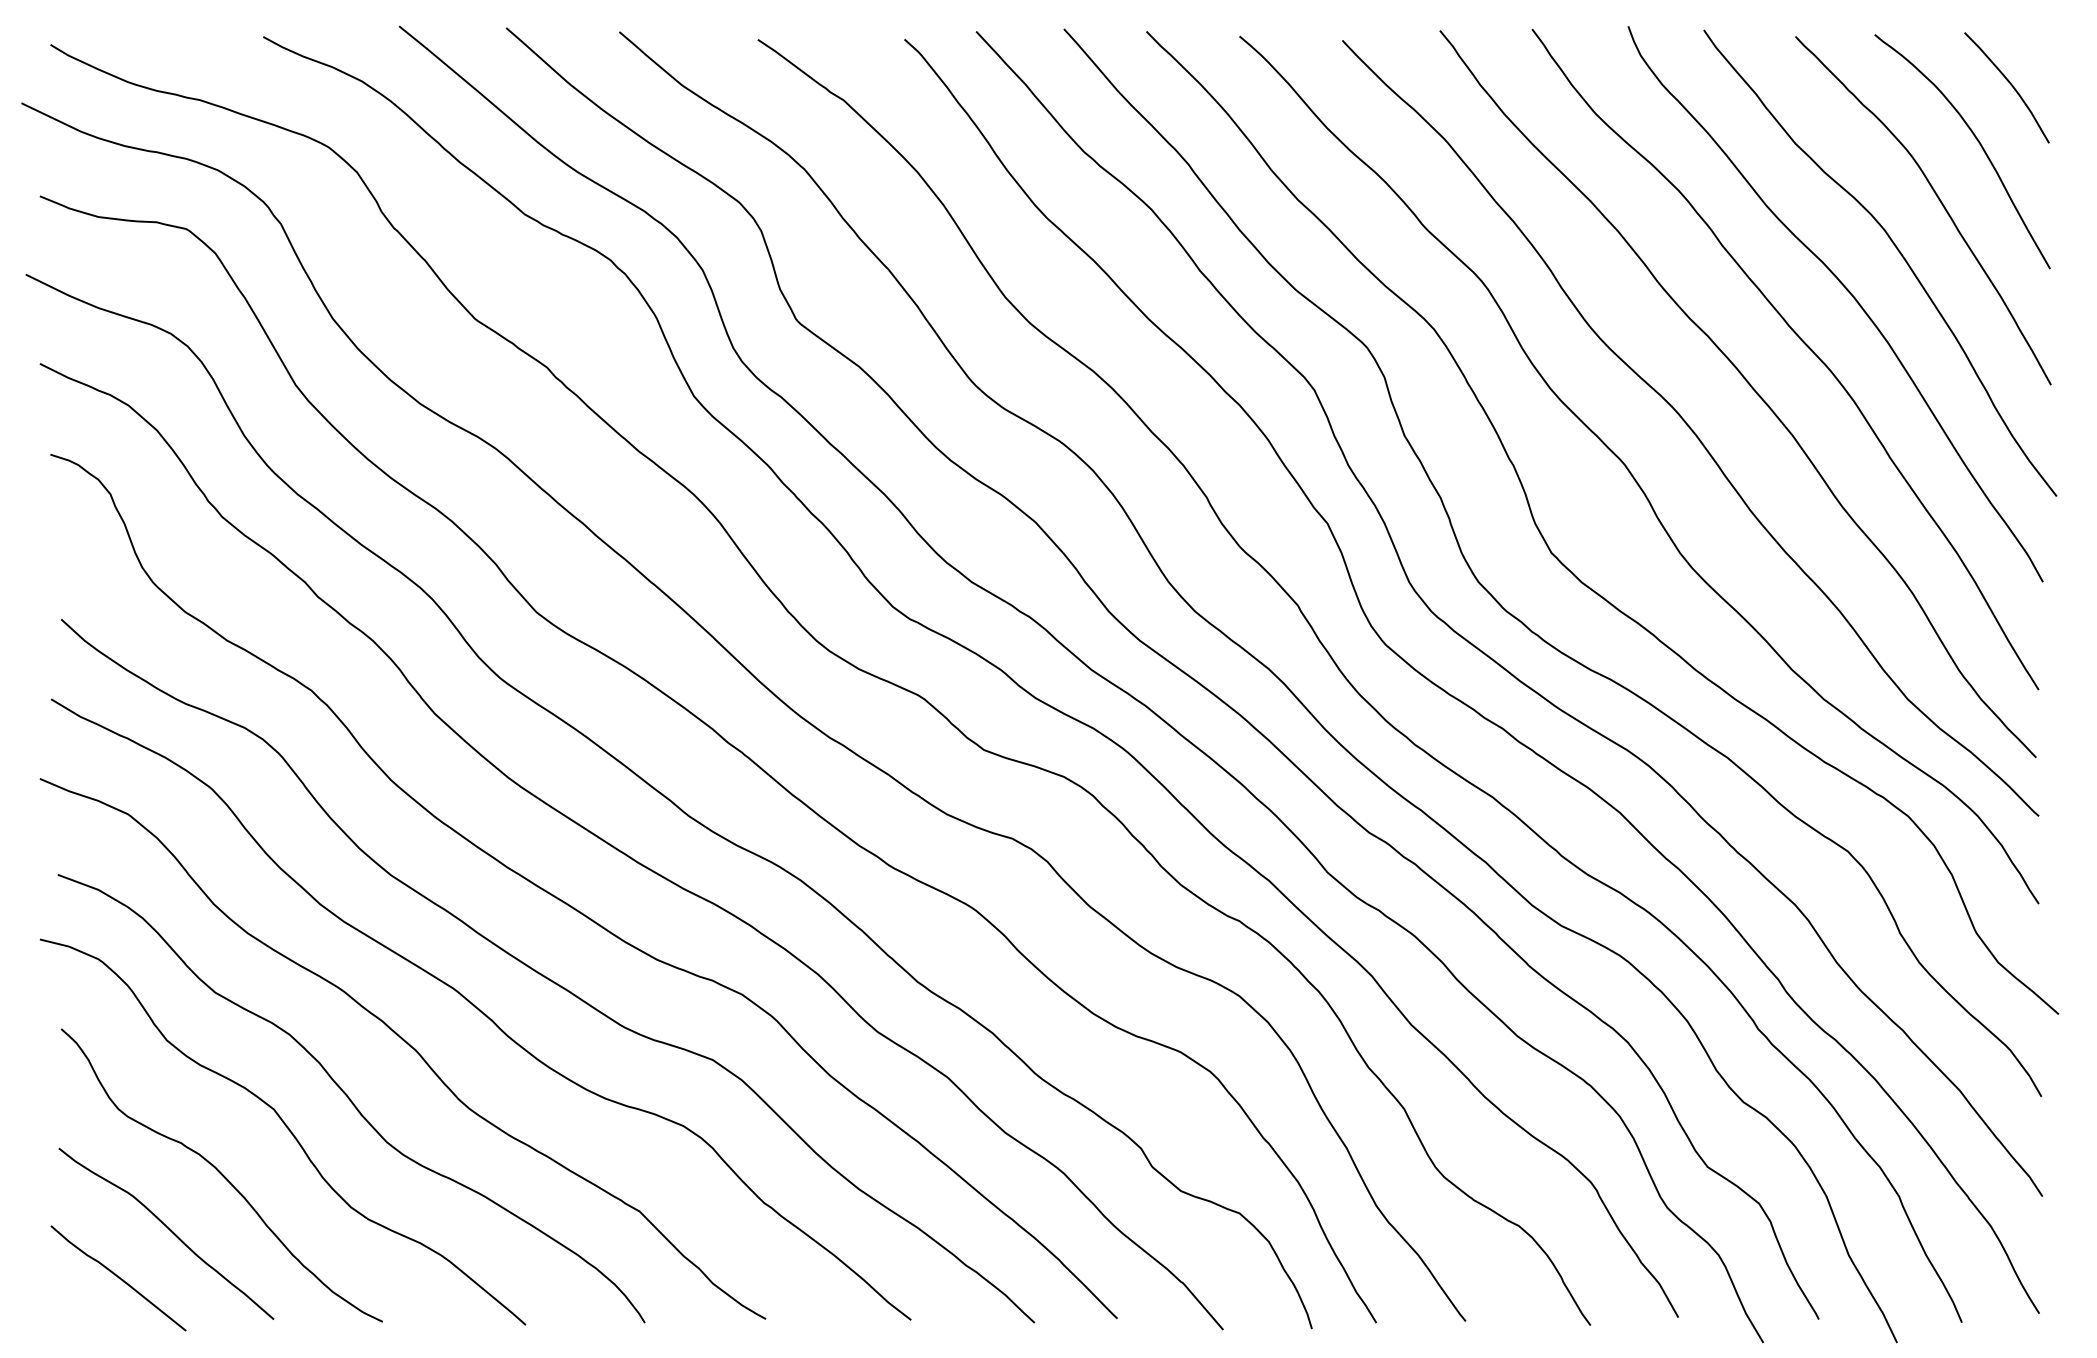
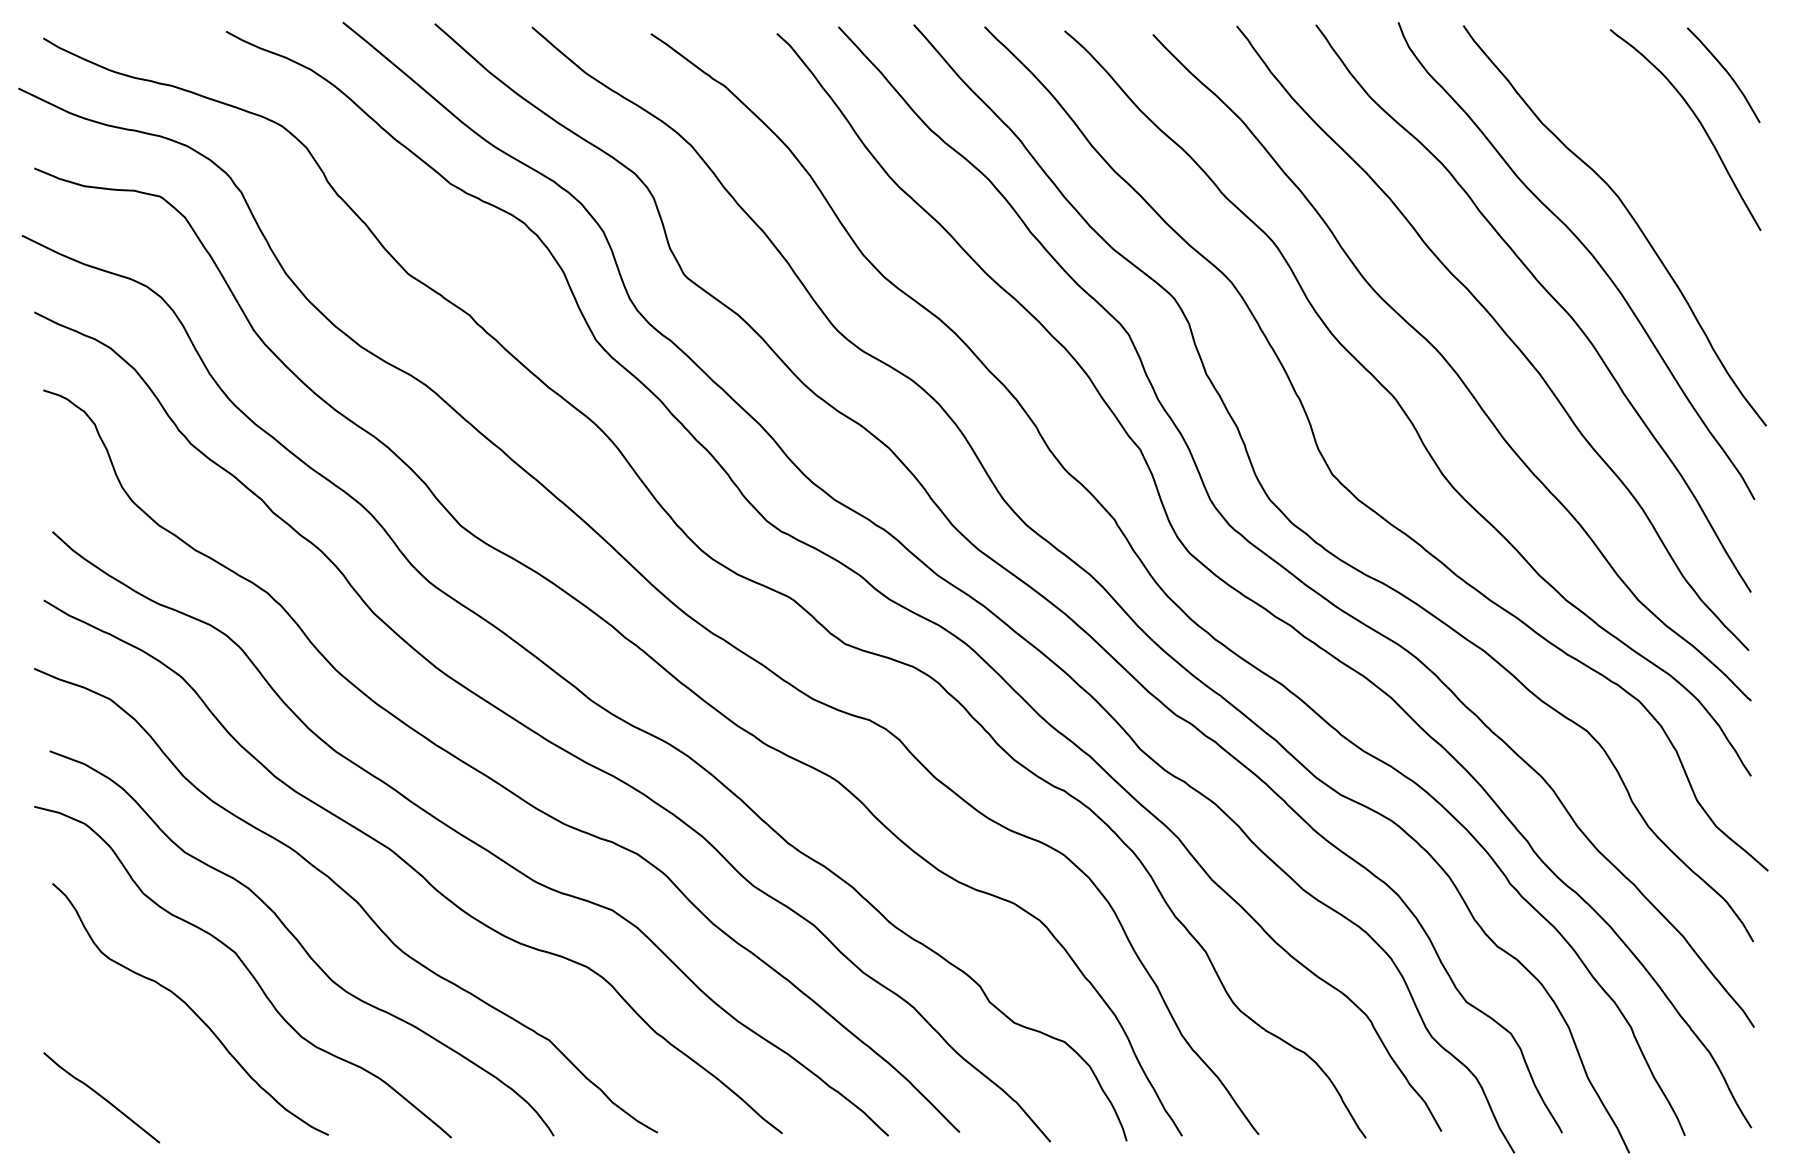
curve: (1939, 201) -> (1665, 172), removed
curve: (169, 1230) -> (145, 1056), removed

